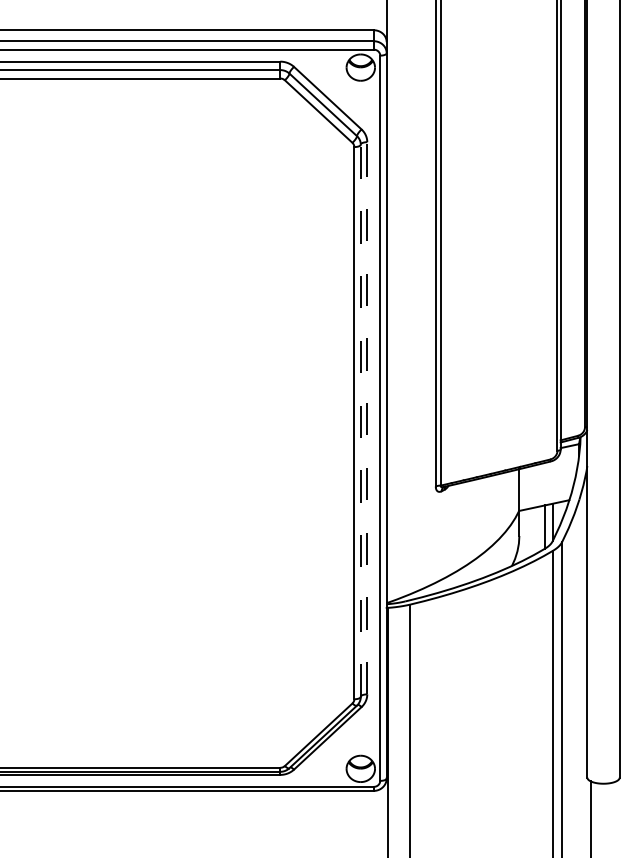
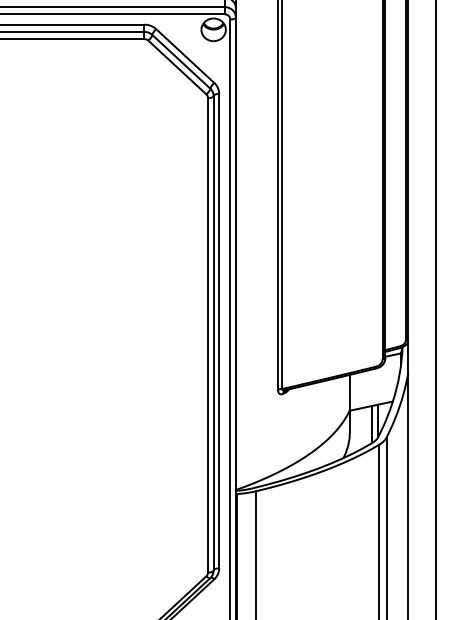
line: (367, 417) -> (219, 330), dashed -> solid
line: (360, 420) -> (213, 333), dashed -> solid

